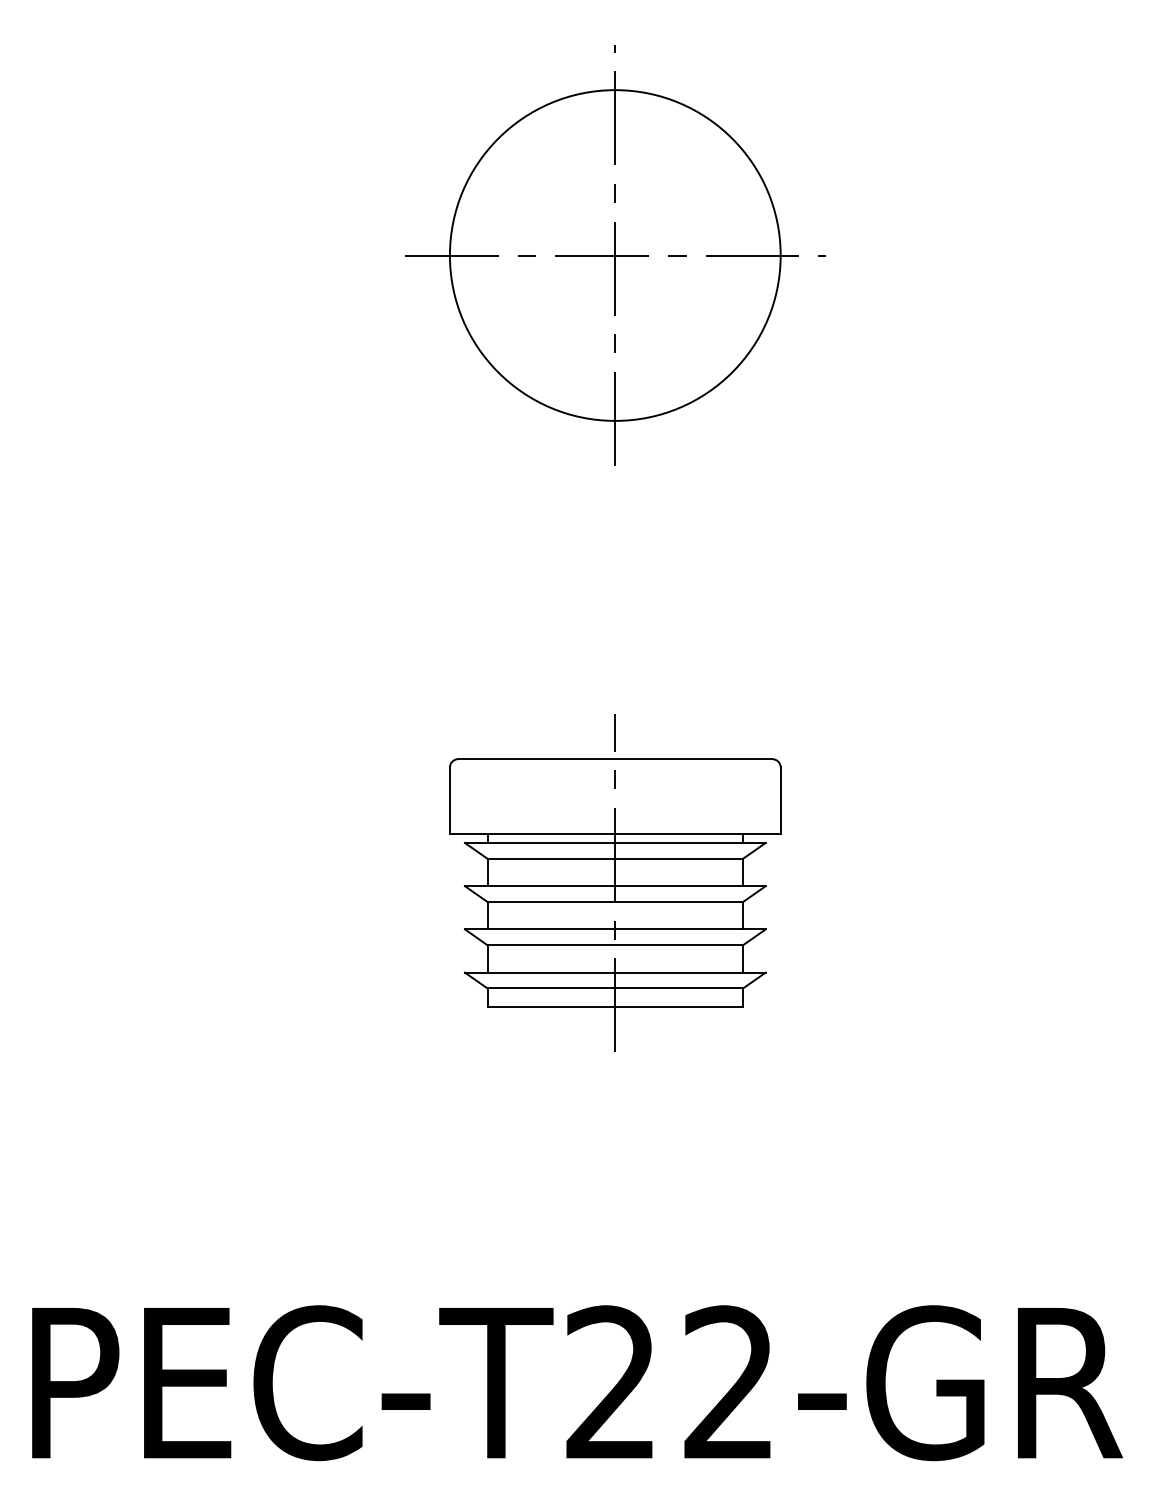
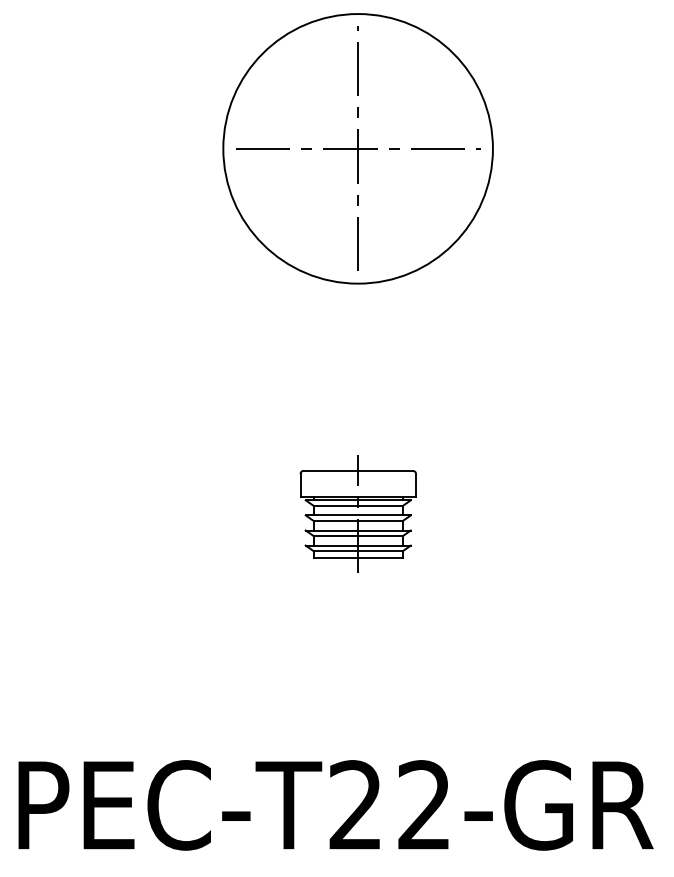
circle: (614, 254) -> (357, 148), size x1.4
part: (615, 883) -> (358, 514), size x0.6

